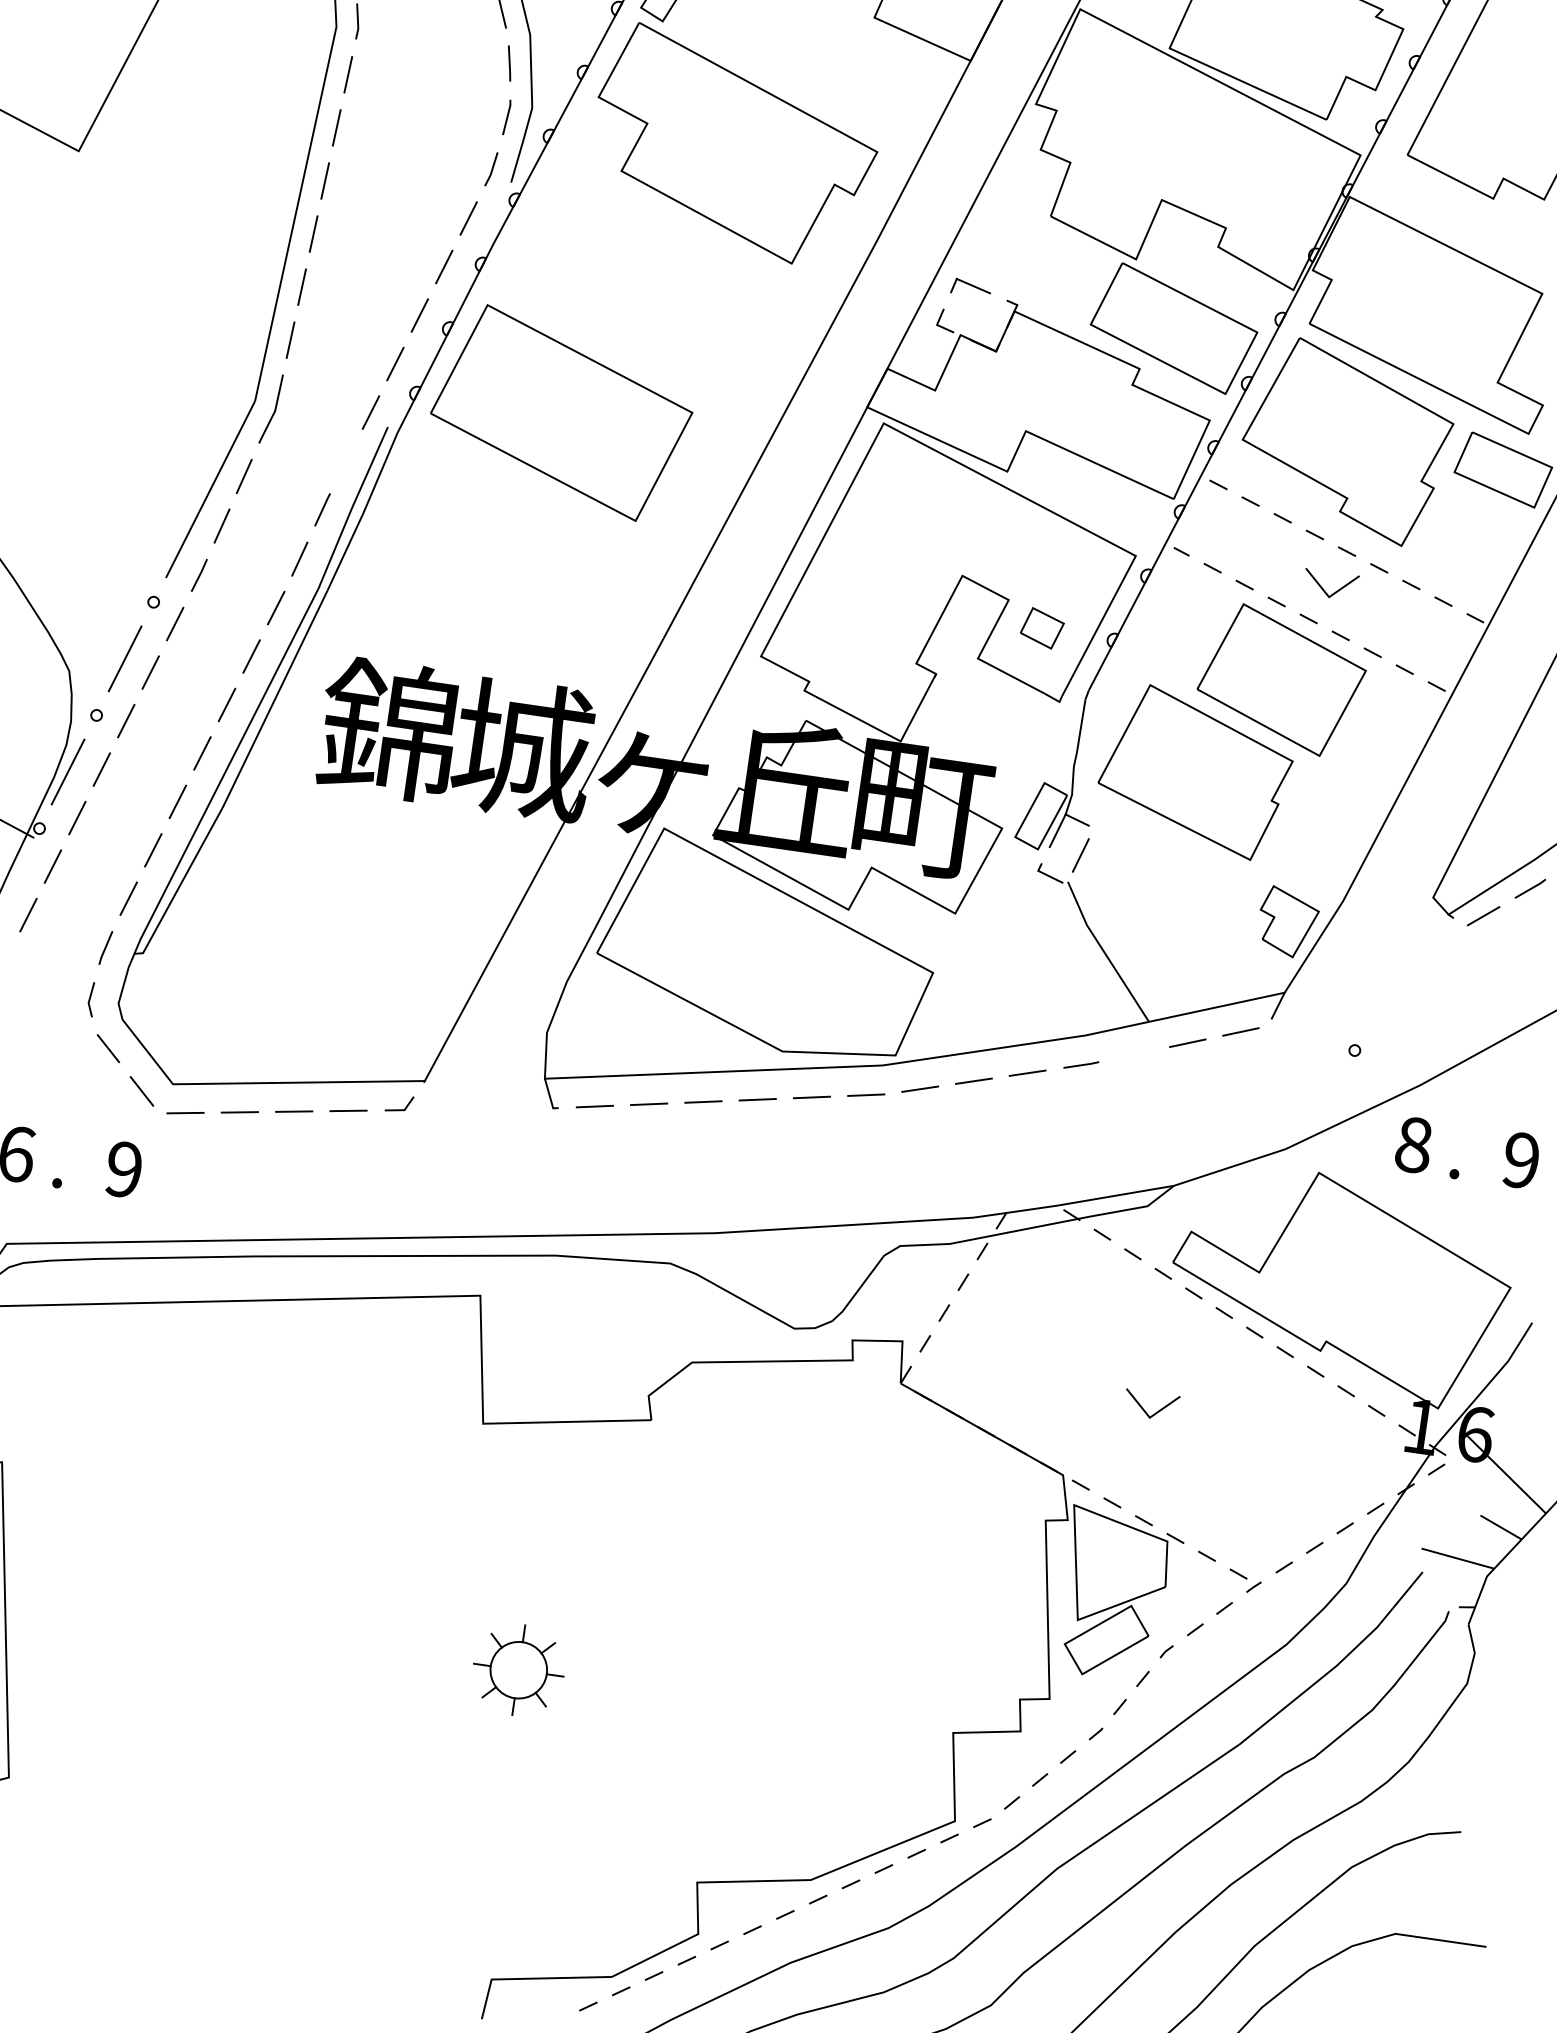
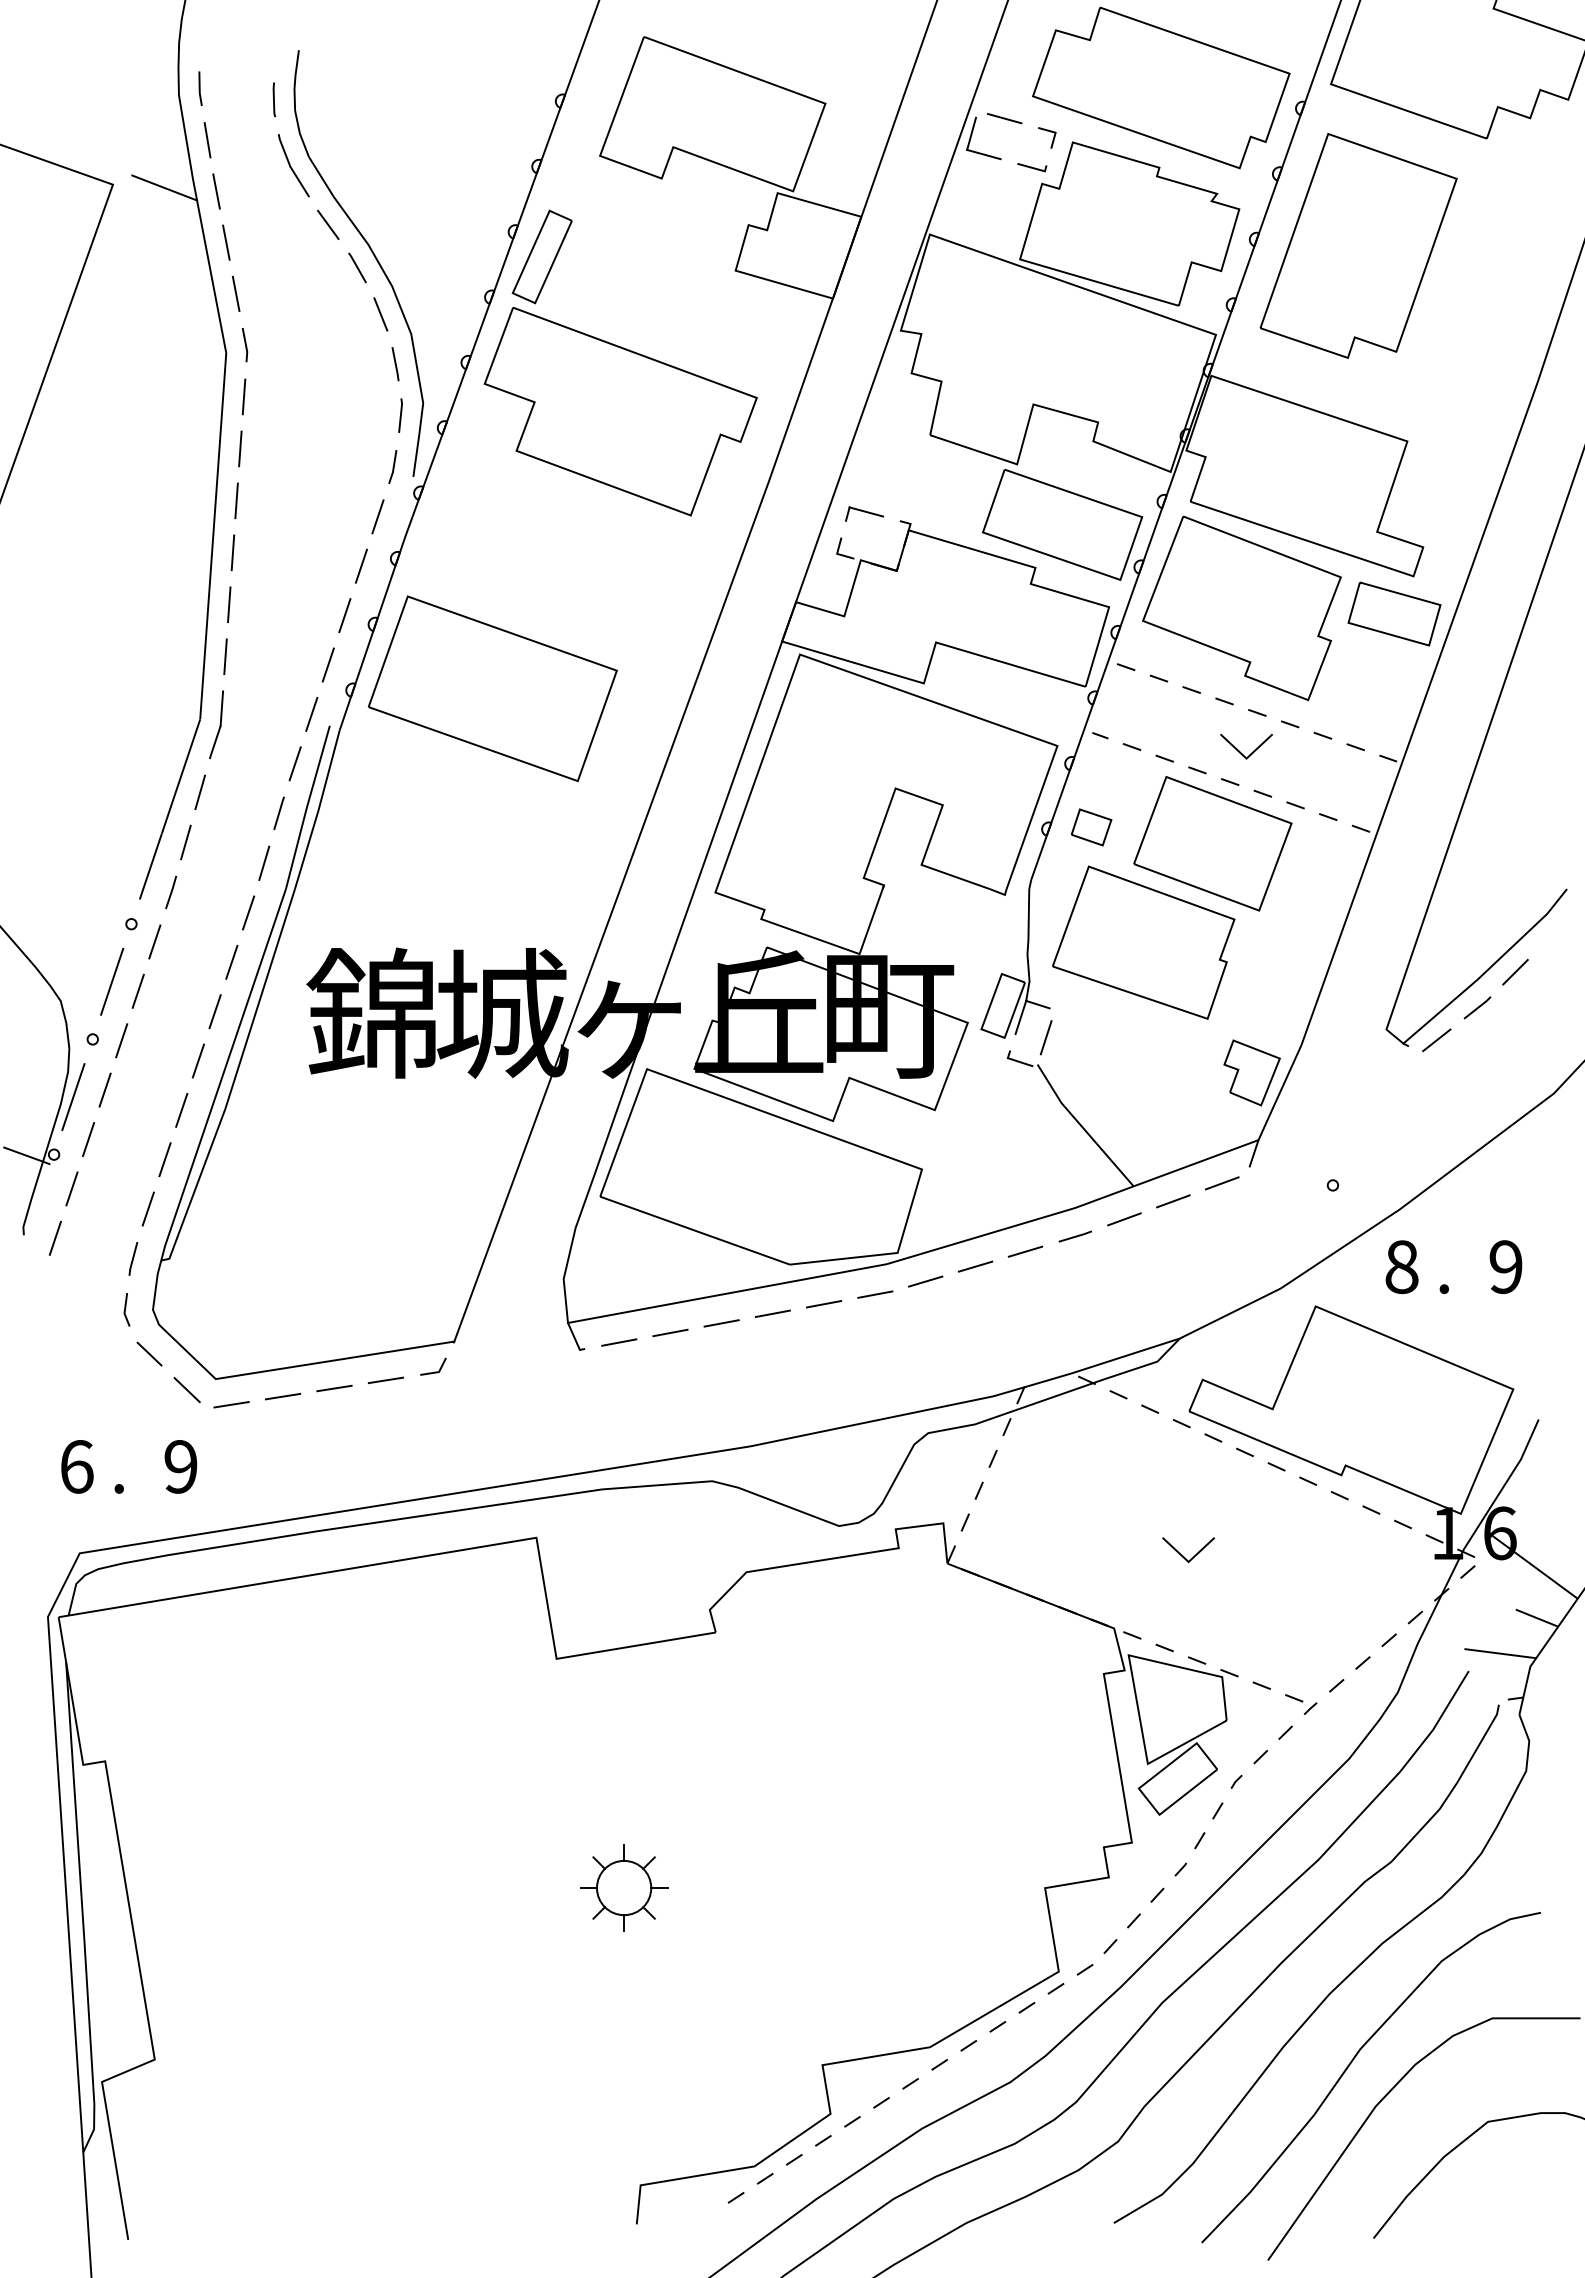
line: (345, 460) -> (294, 763), added
part: (1042, 628) -> (1091, 827), moved
line: (1134, 1054) -> (1124, 1219), added

